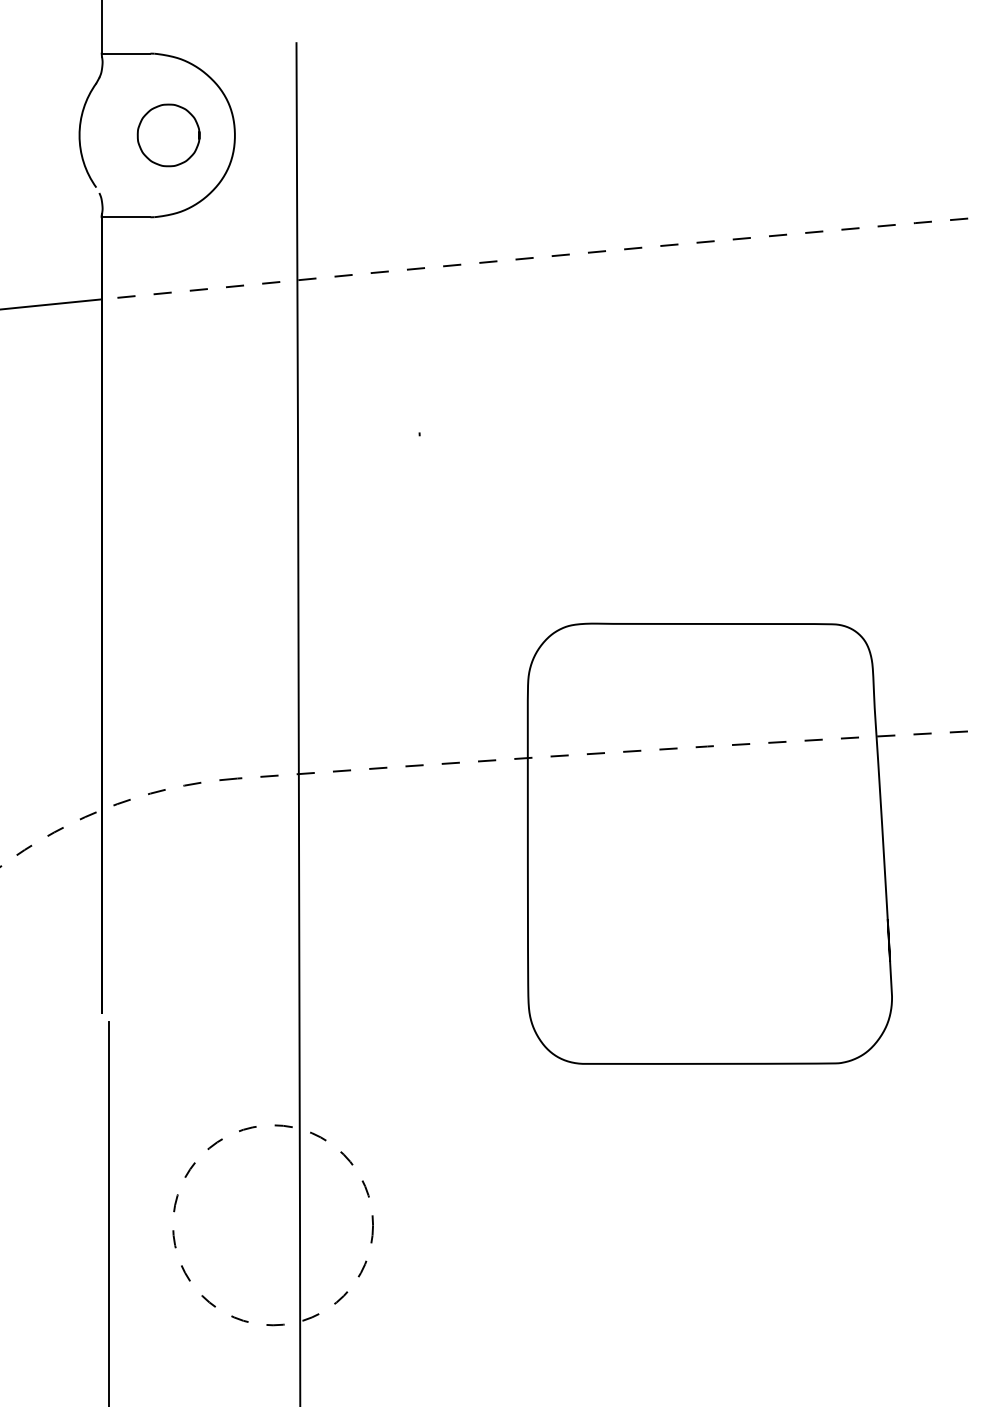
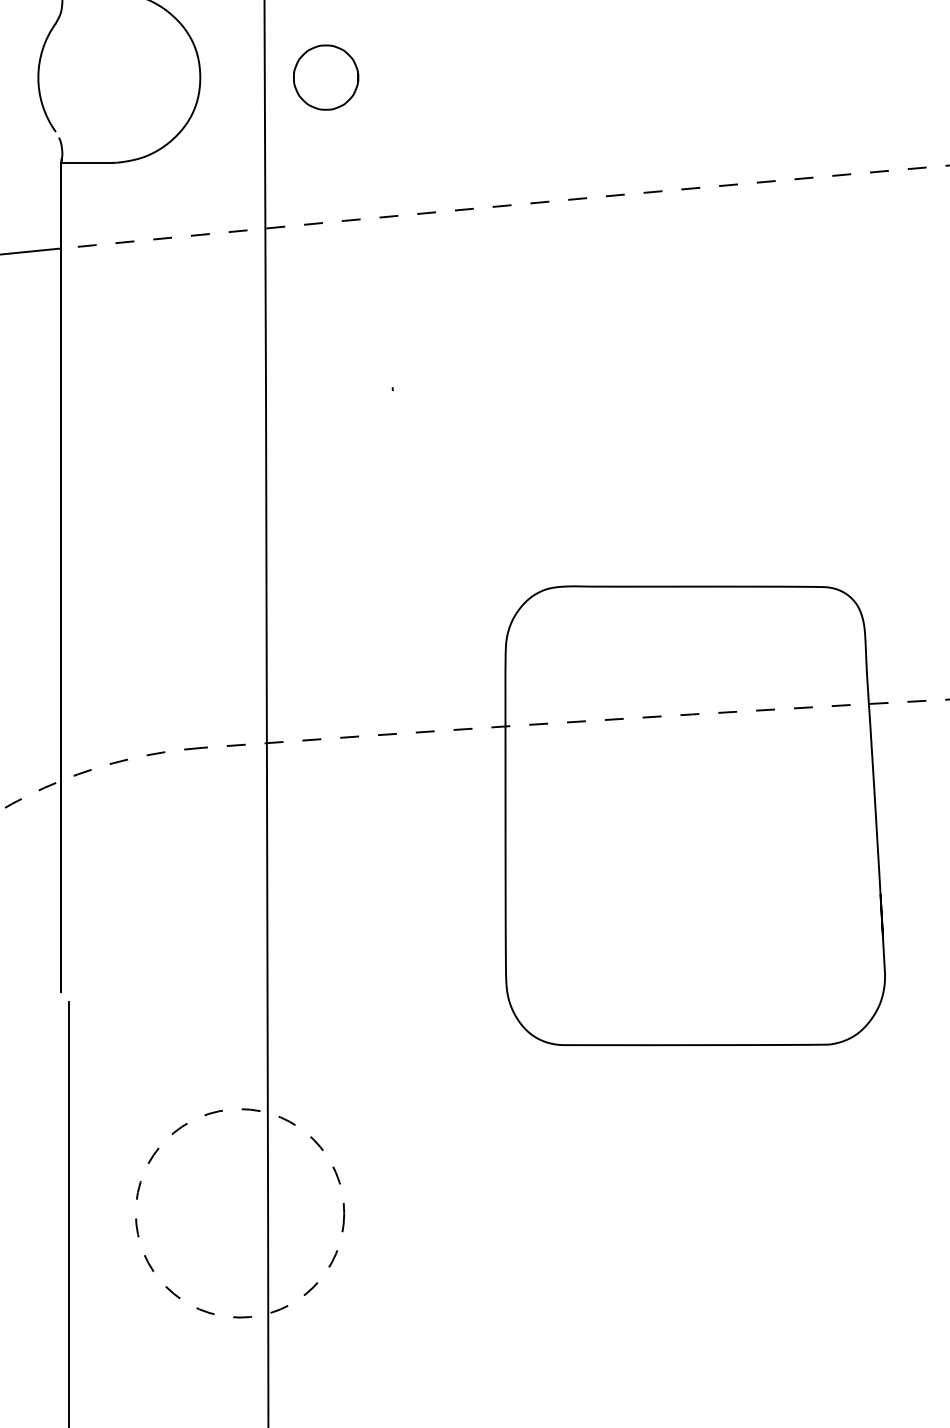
curve: (142, 121) -> (298, 63), moved

